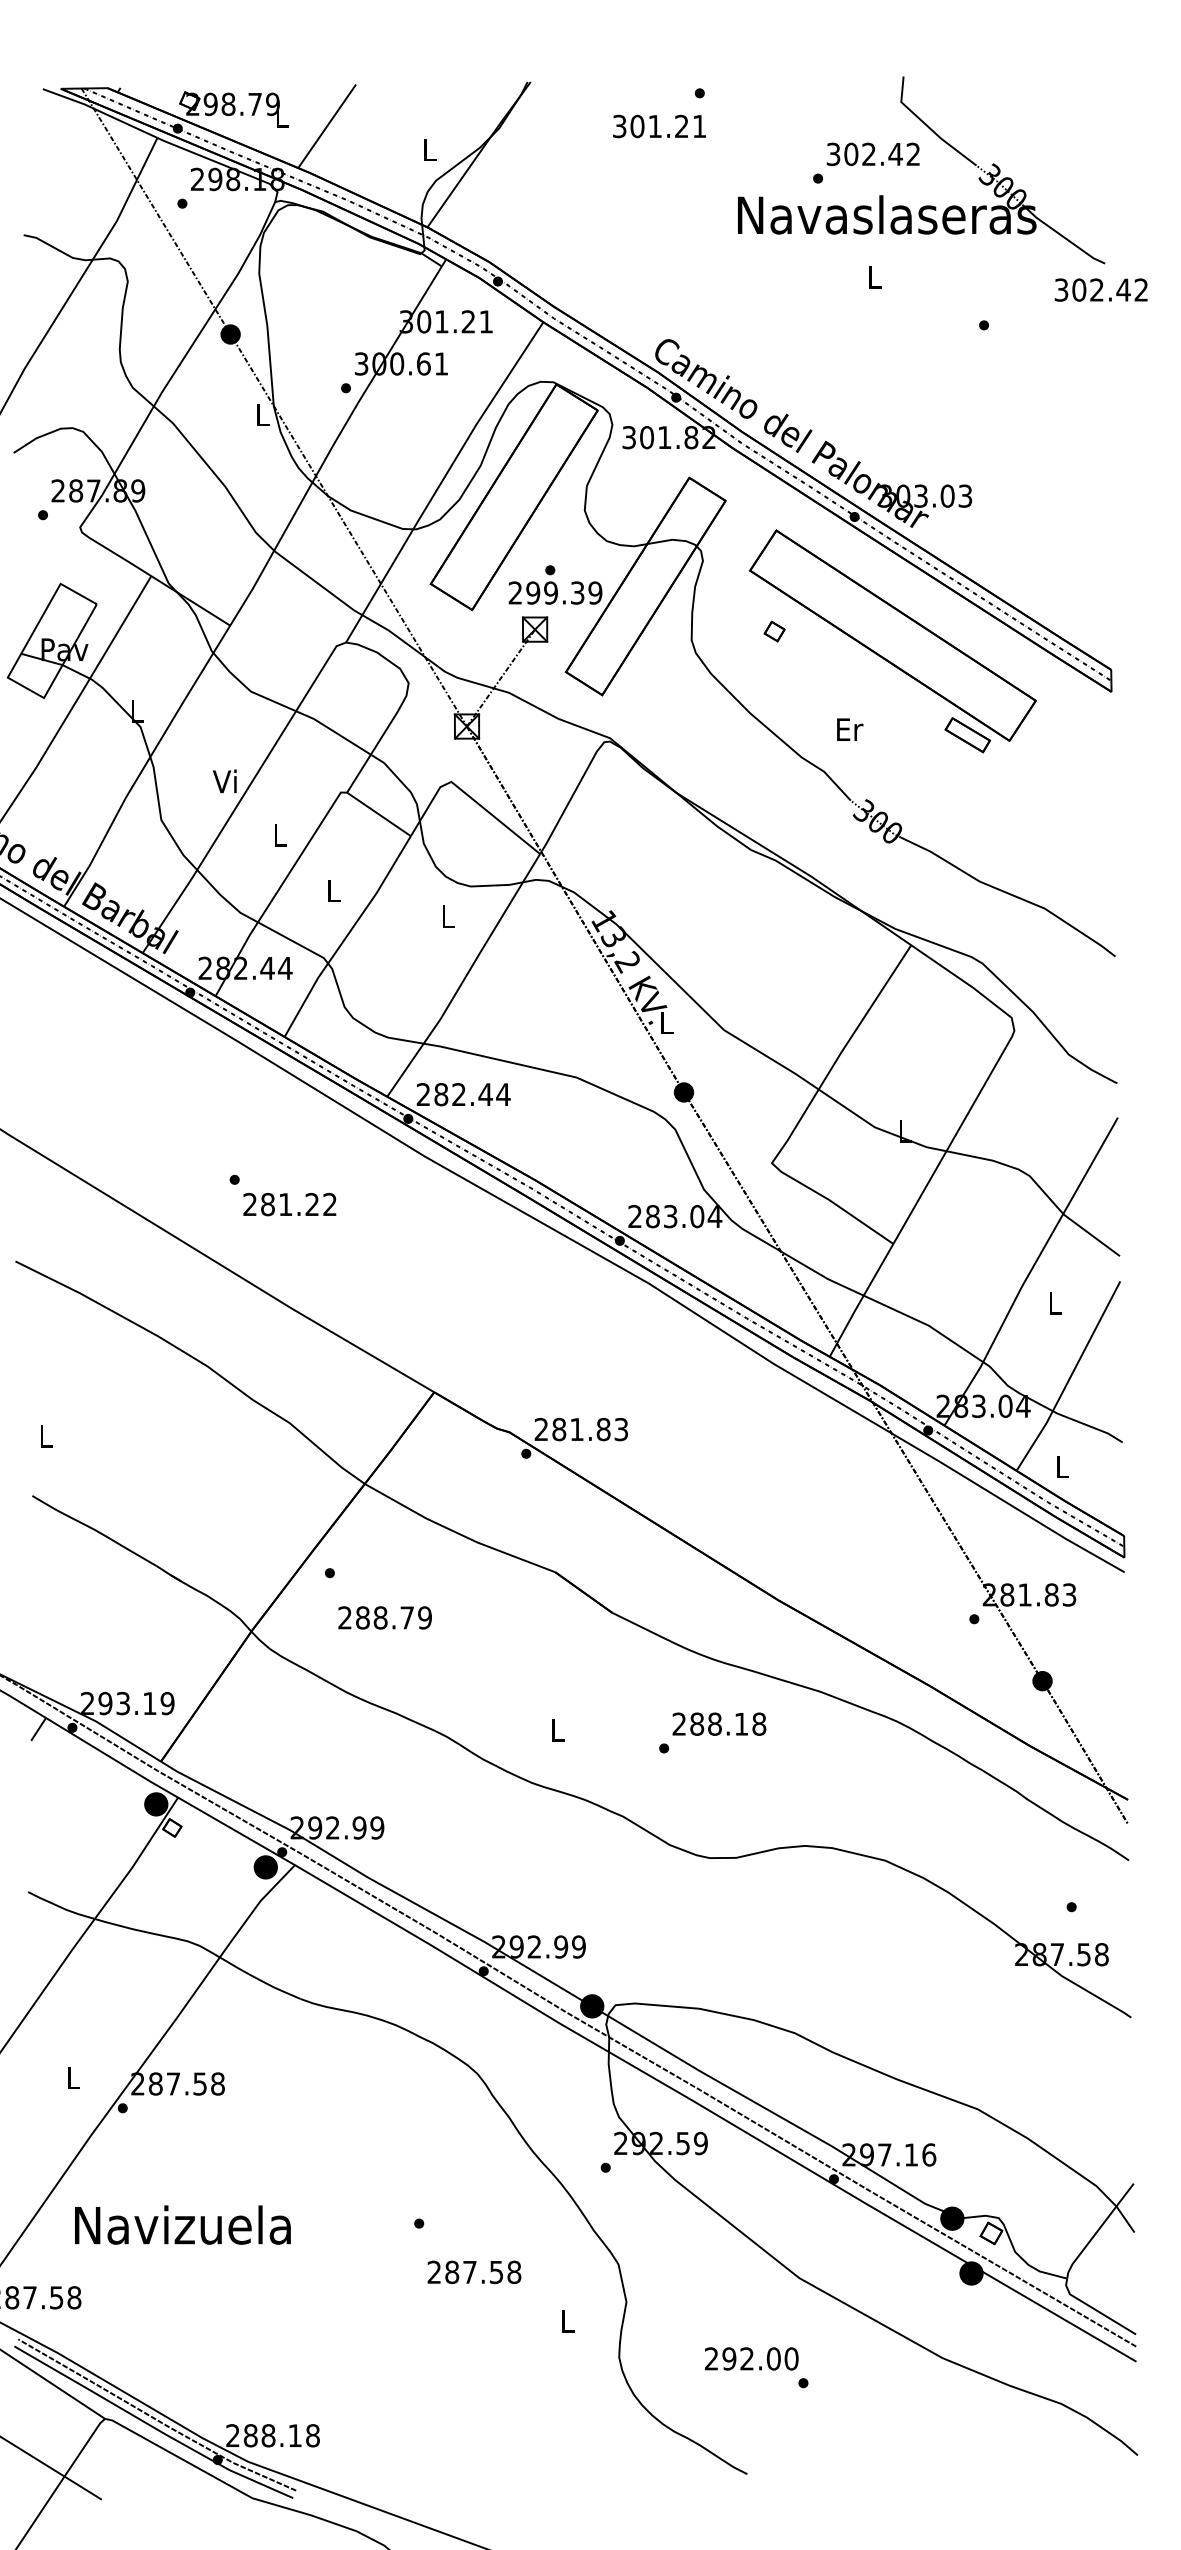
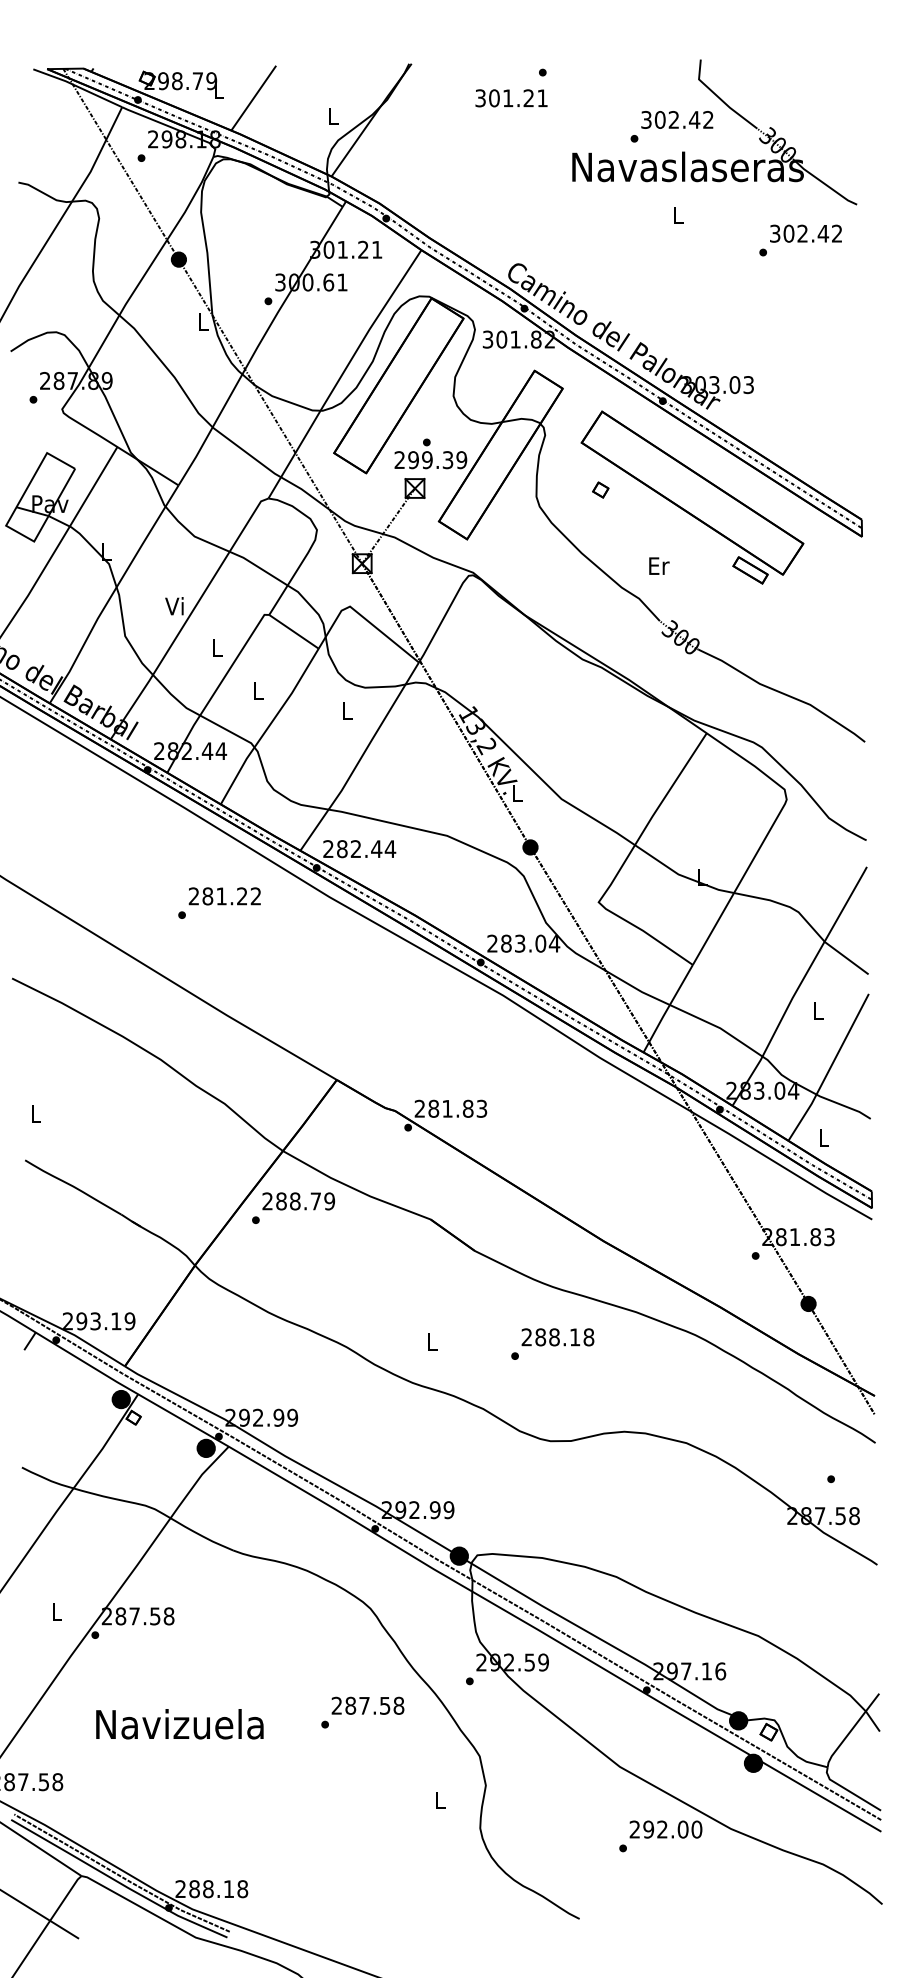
text: (1100, 289) -> (805, 233), moved
text: (289, 1204) -> (224, 896), moved
text: (384, 1617) -> (298, 1201), moved
text: (182, 2224) -> (179, 1723), moved
text: (474, 2271) -> (368, 1705), moved
text: (751, 2358) -> (665, 1829), moved

